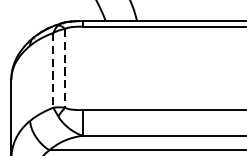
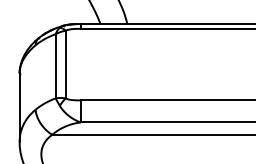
line: (64, 68) -> (65, 64), dashed -> solid
line: (53, 70) -> (55, 66), dashed -> solid

